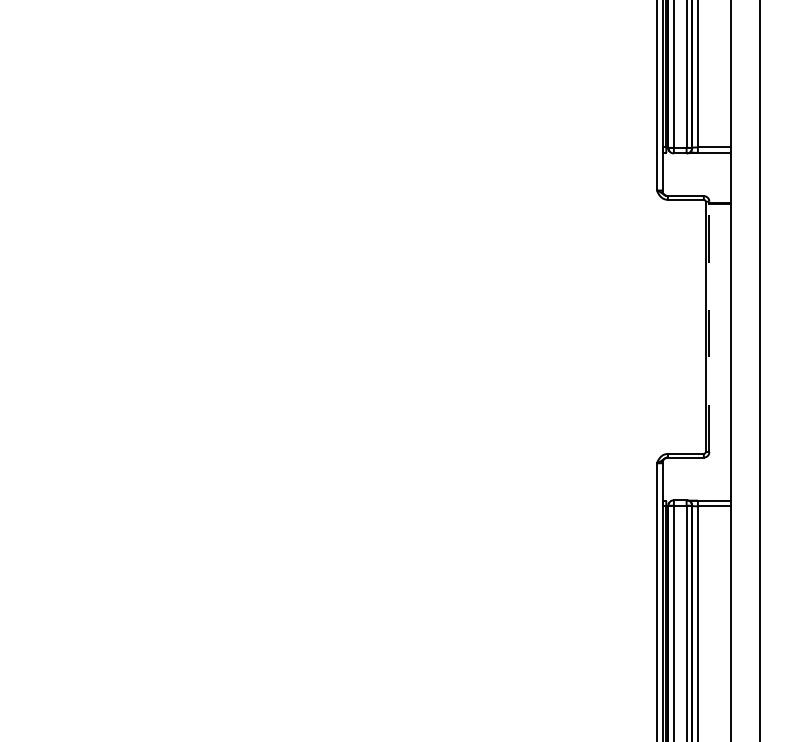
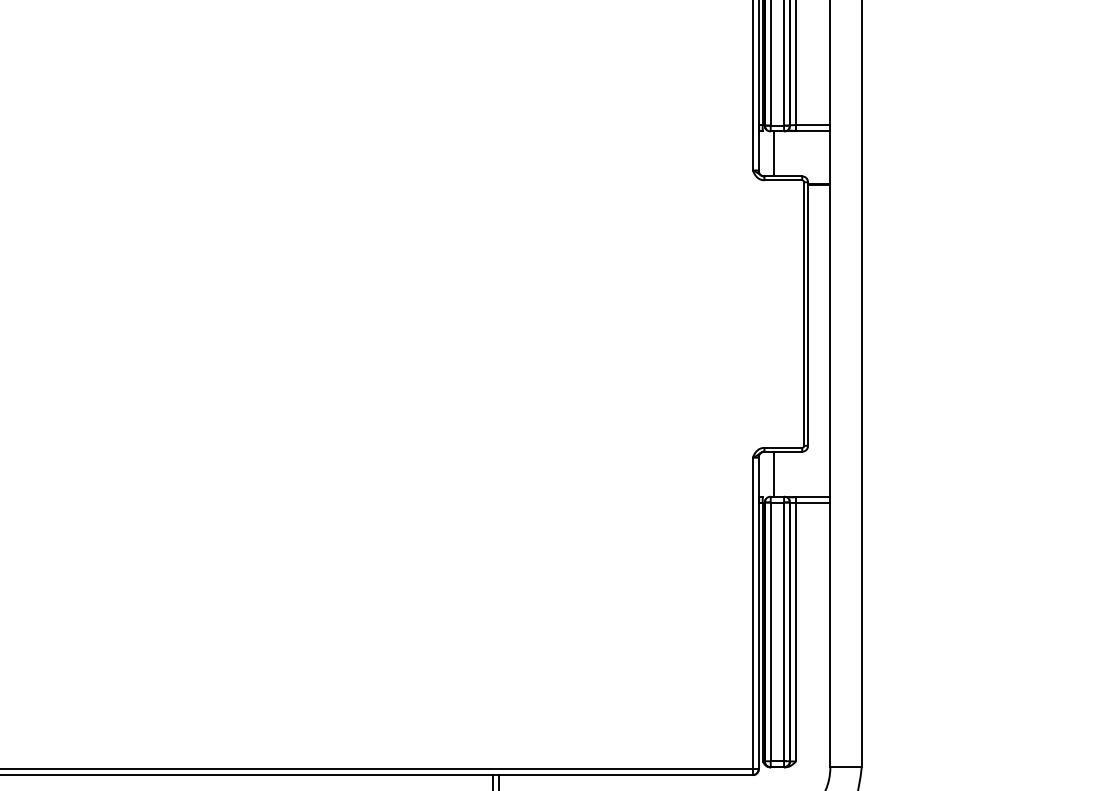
line: (677, 174) -> (774, 153), added
line: (709, 327) -> (808, 314), dashed -> solid
line: (677, 478) -> (774, 473), added

